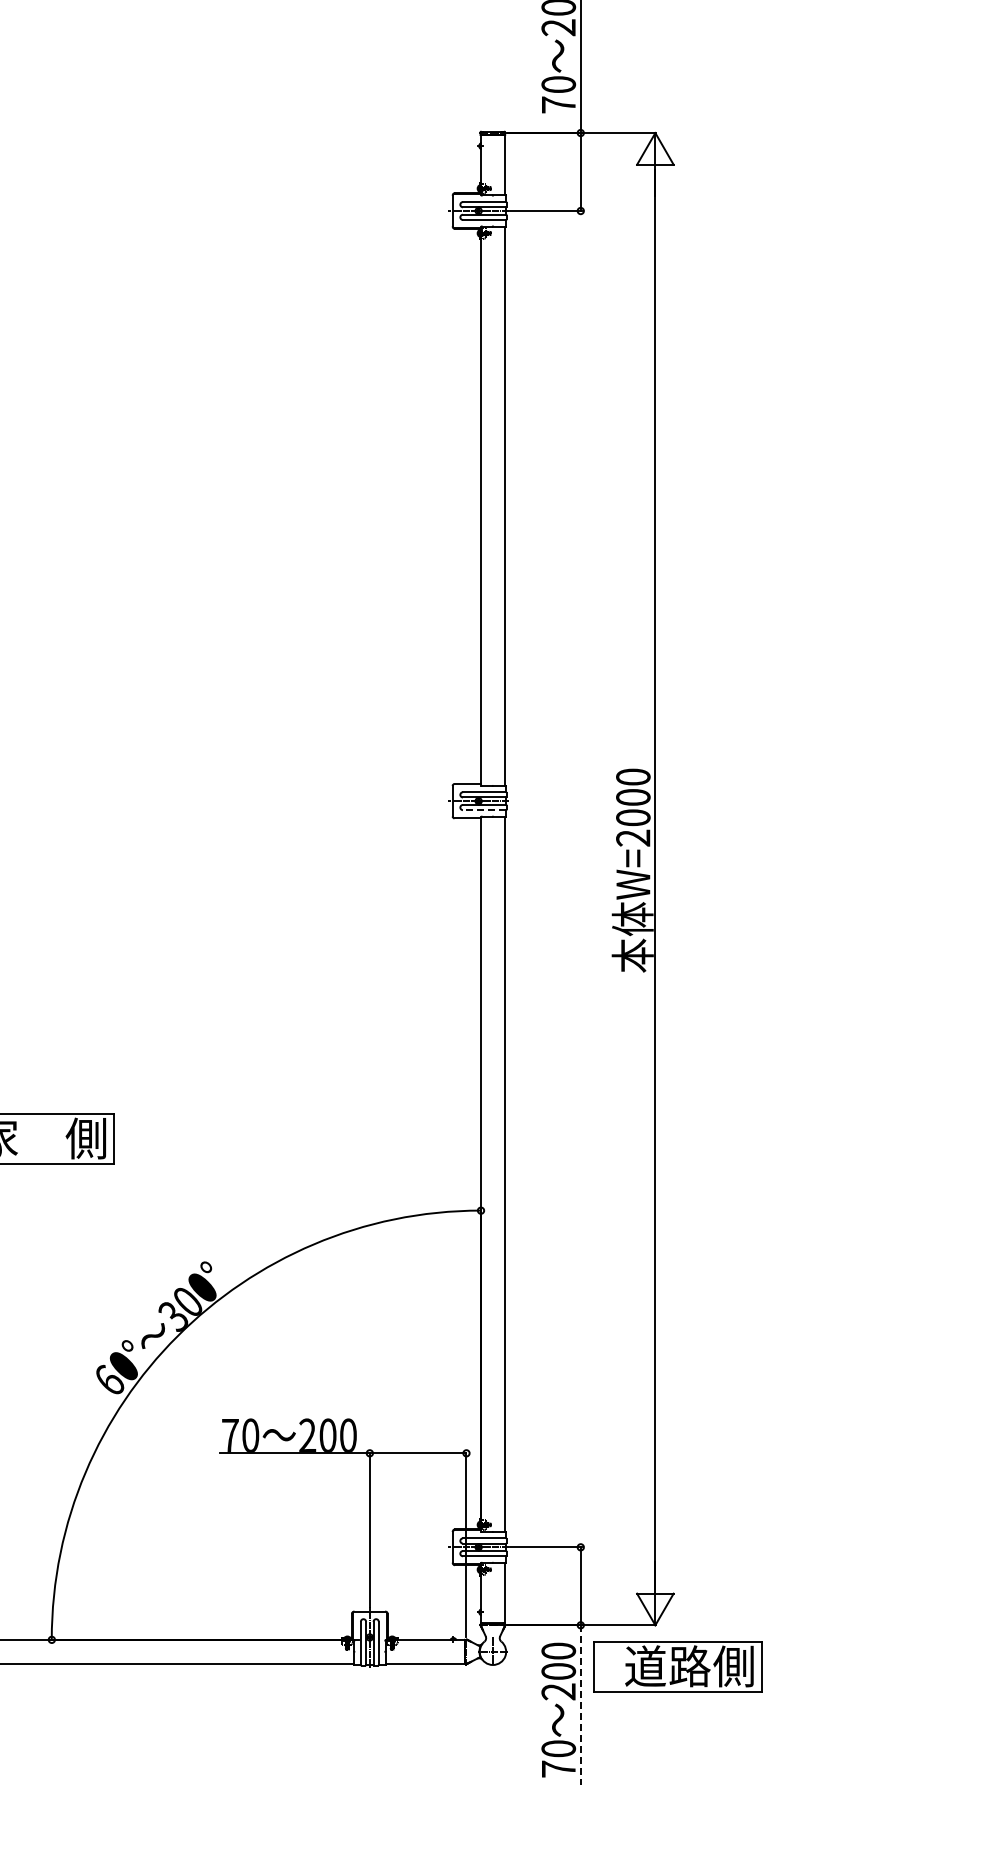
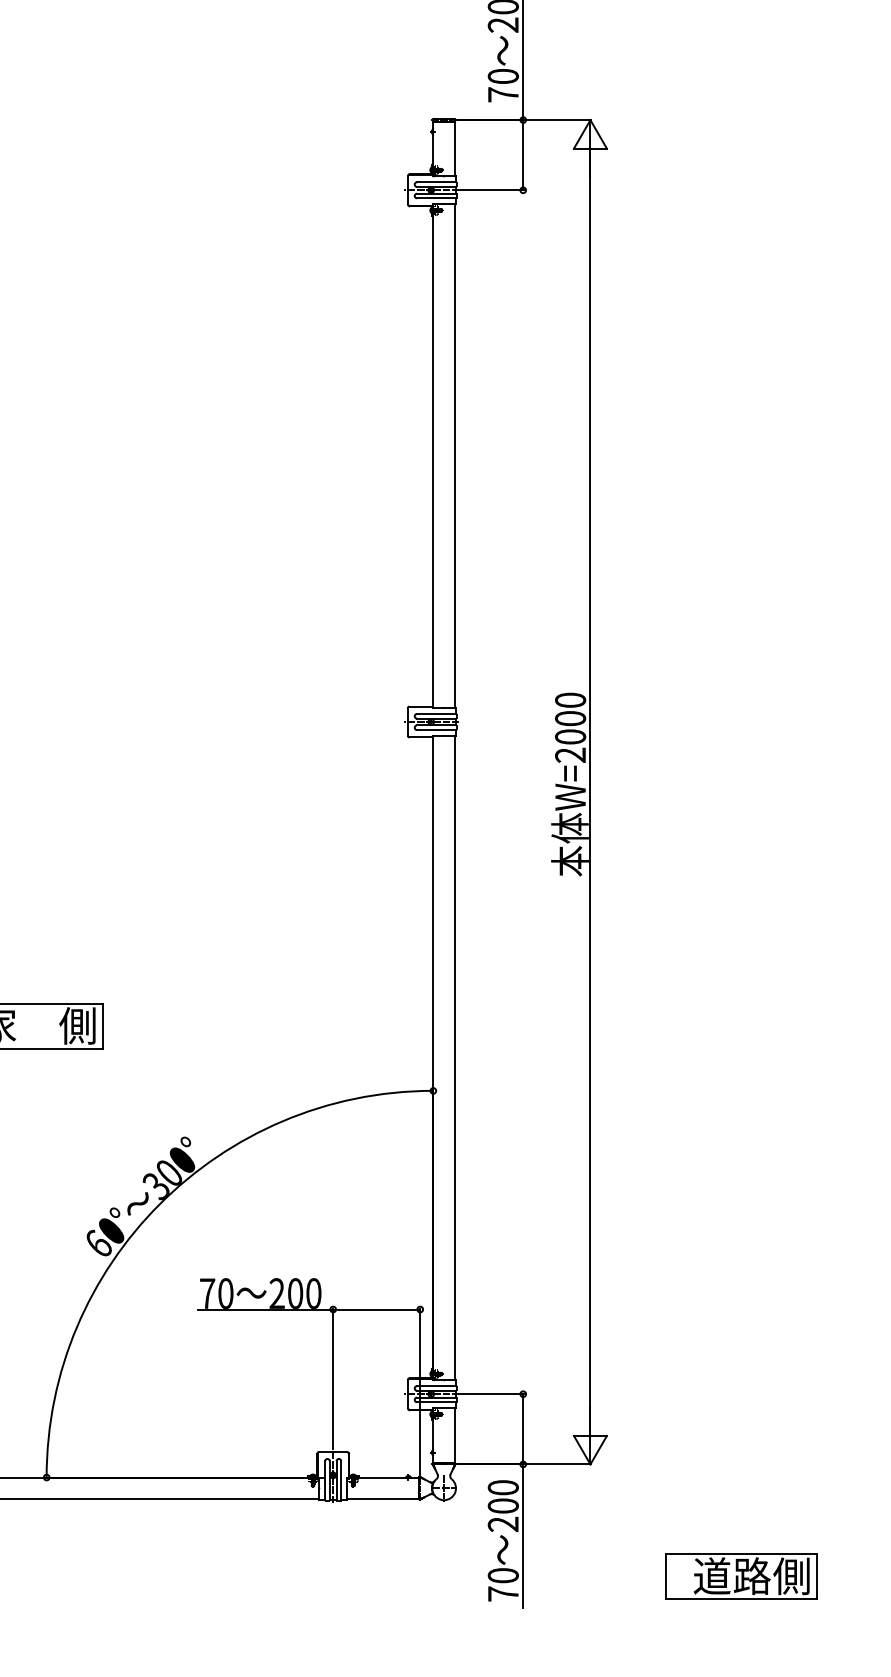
line: (484, 810) -> (436, 730), dashed -> solid
part: (677, 1666) -> (740, 1576), moved
line: (580, 1704) -> (522, 1535), dashed -> solid

